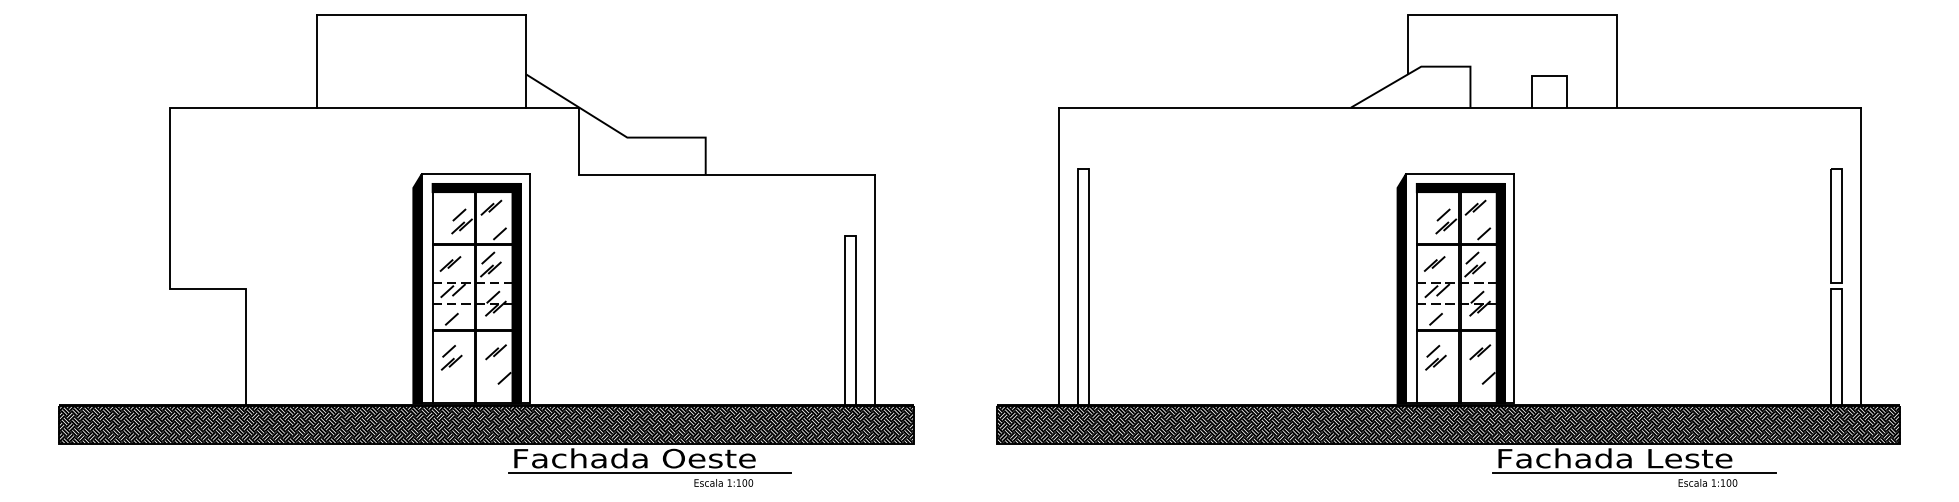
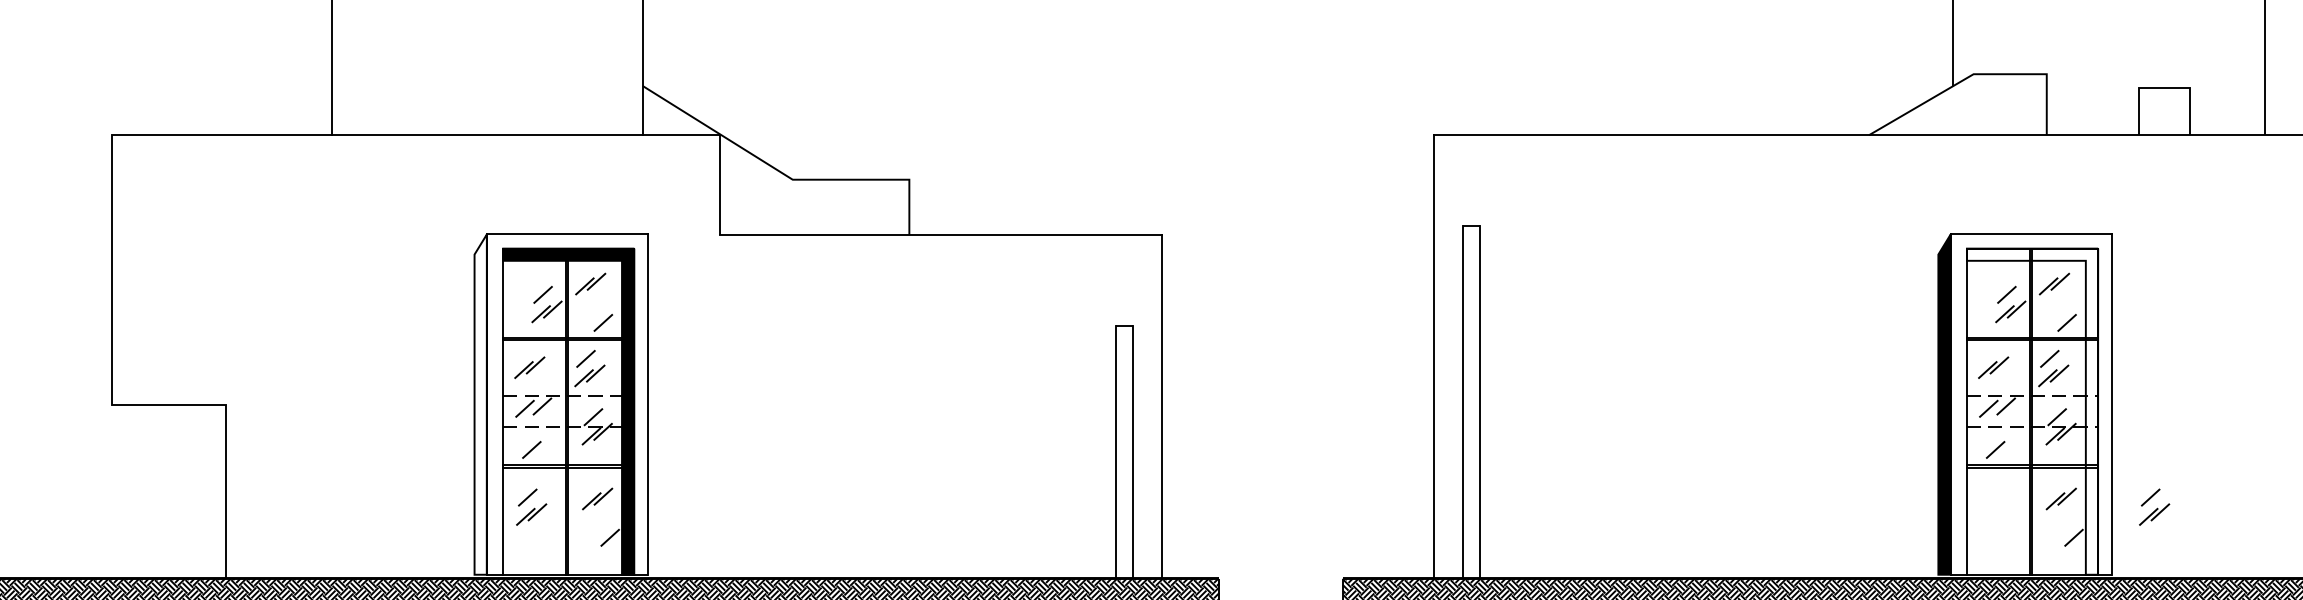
fill: (417, 288) -> (480, 404), removed
fill: (1460, 293) -> (2031, 411), removed
part: (1435, 357) -> (2153, 506), moved

